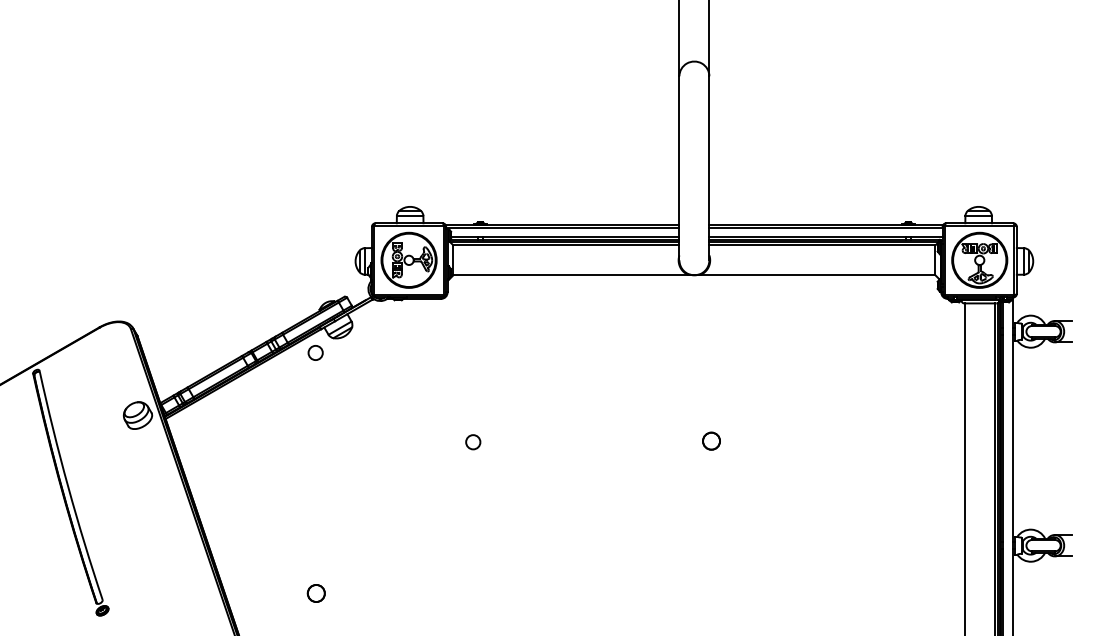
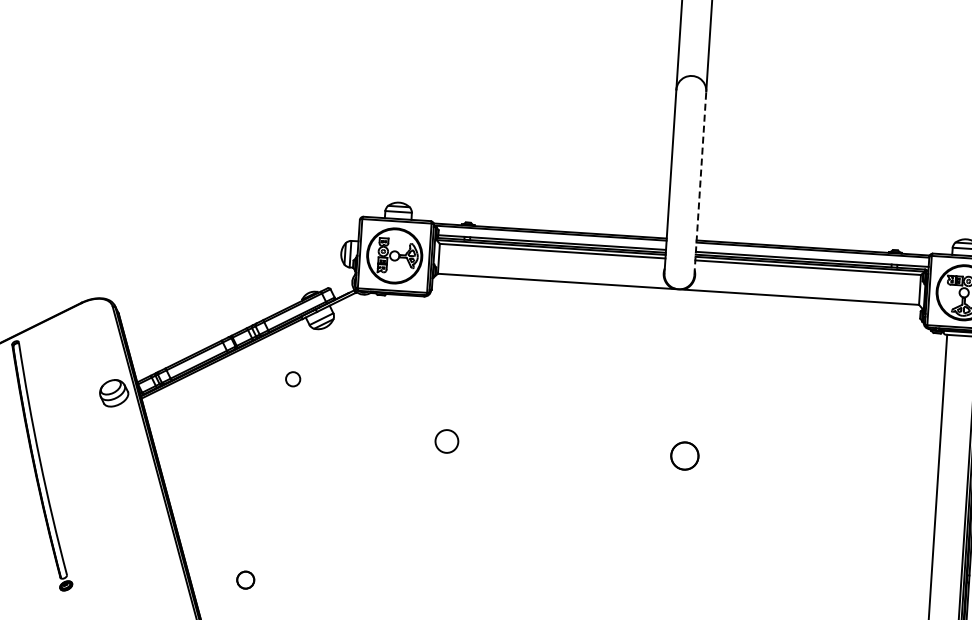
line: (709, 167) -> (700, 182), solid -> dashed
circle: (315, 352) -> (292, 378), moved
circle: (711, 440) -> (684, 455), size x1.6
circle: (473, 442) -> (447, 441), size x1.6
circle: (315, 593) -> (244, 580), moved

